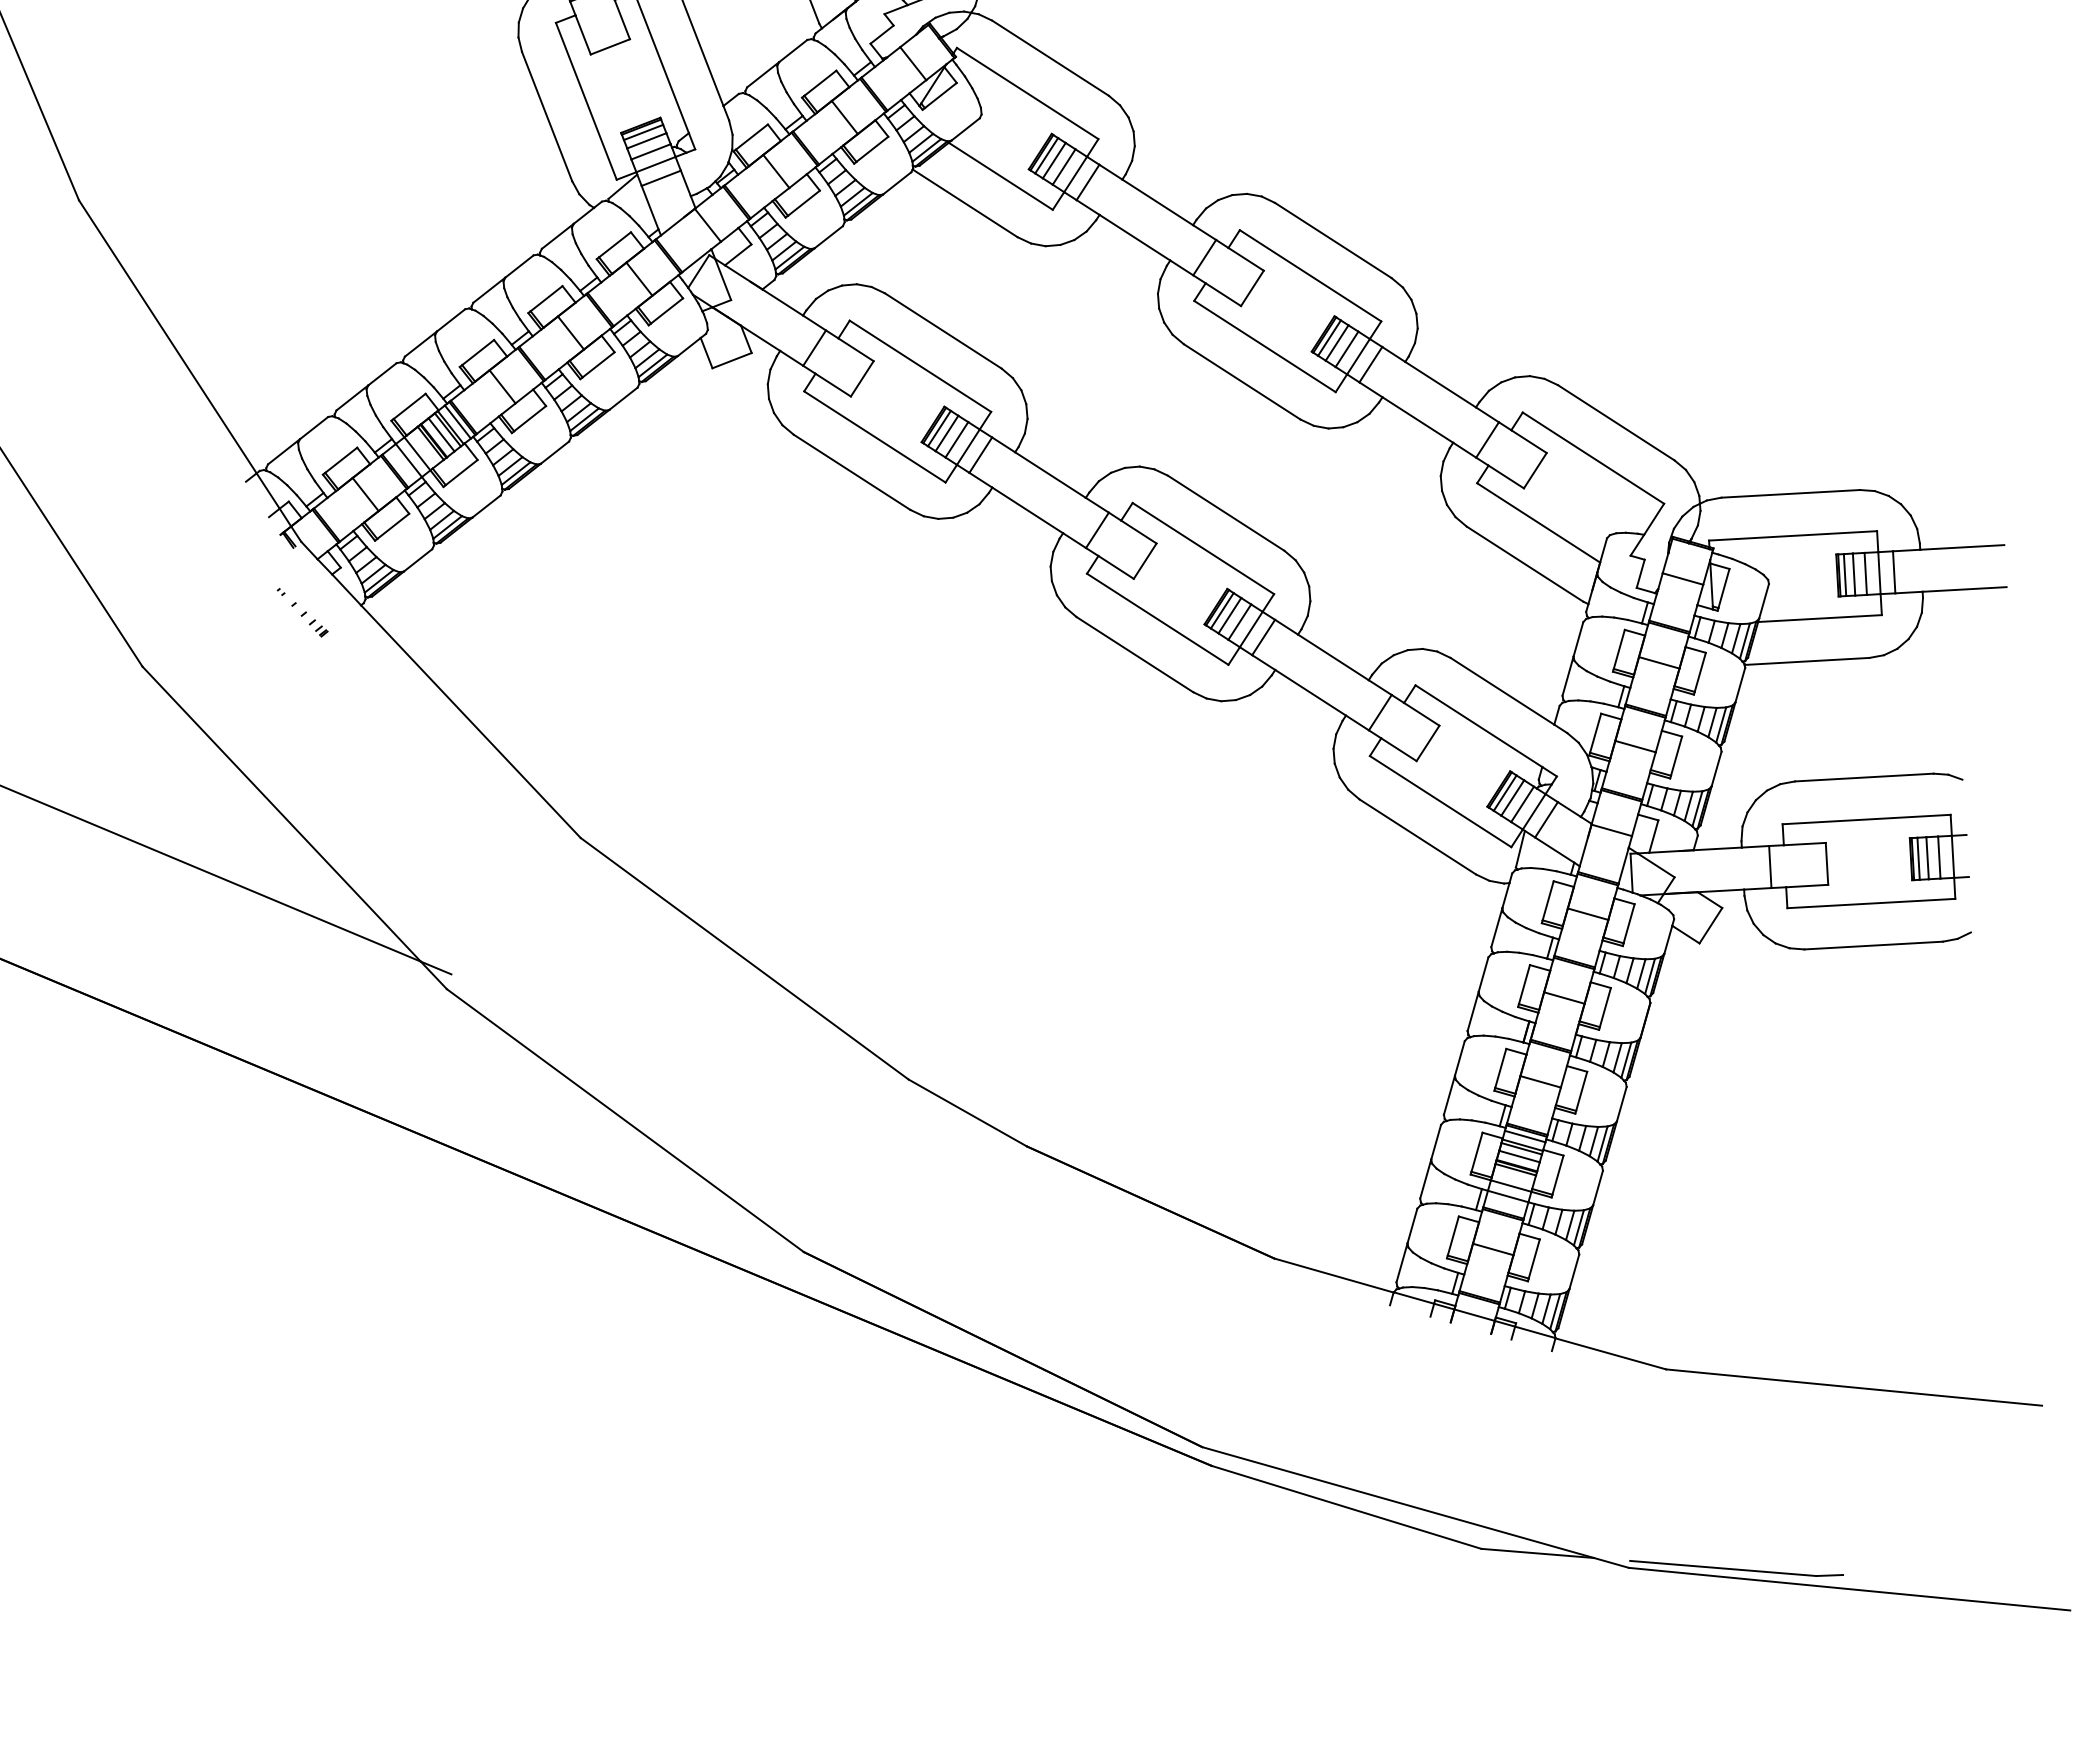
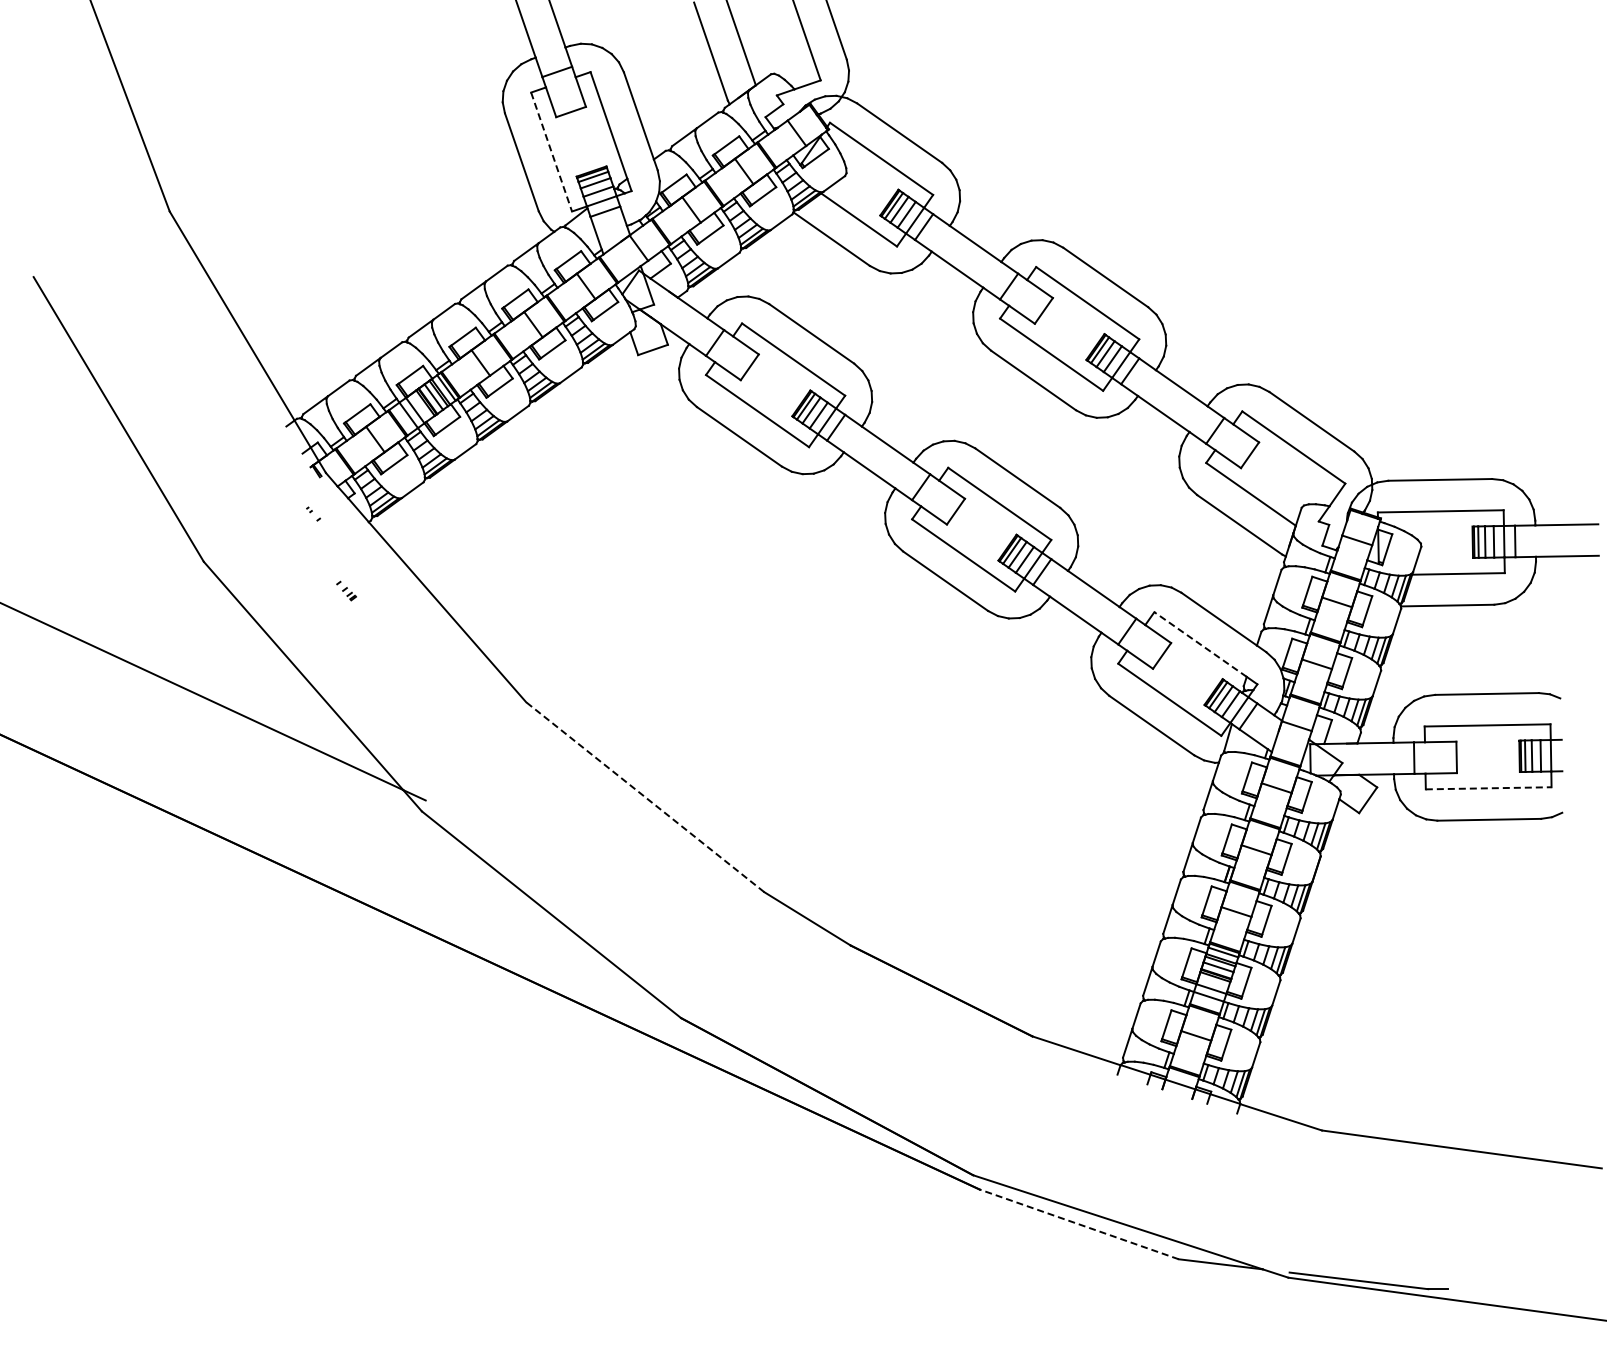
line: (586, 101) -> (551, 152), solid -> dashed
part: (314, 623) -> (346, 590), moved
line: (1478, 726) -> (1200, 644), solid -> dashed
line: (1871, 903) -> (1488, 788), solid -> dashed
line: (743, 957) -> (644, 796), solid -> dashed
line: (1346, 1507) -> (1079, 1224), solid -> dashed

